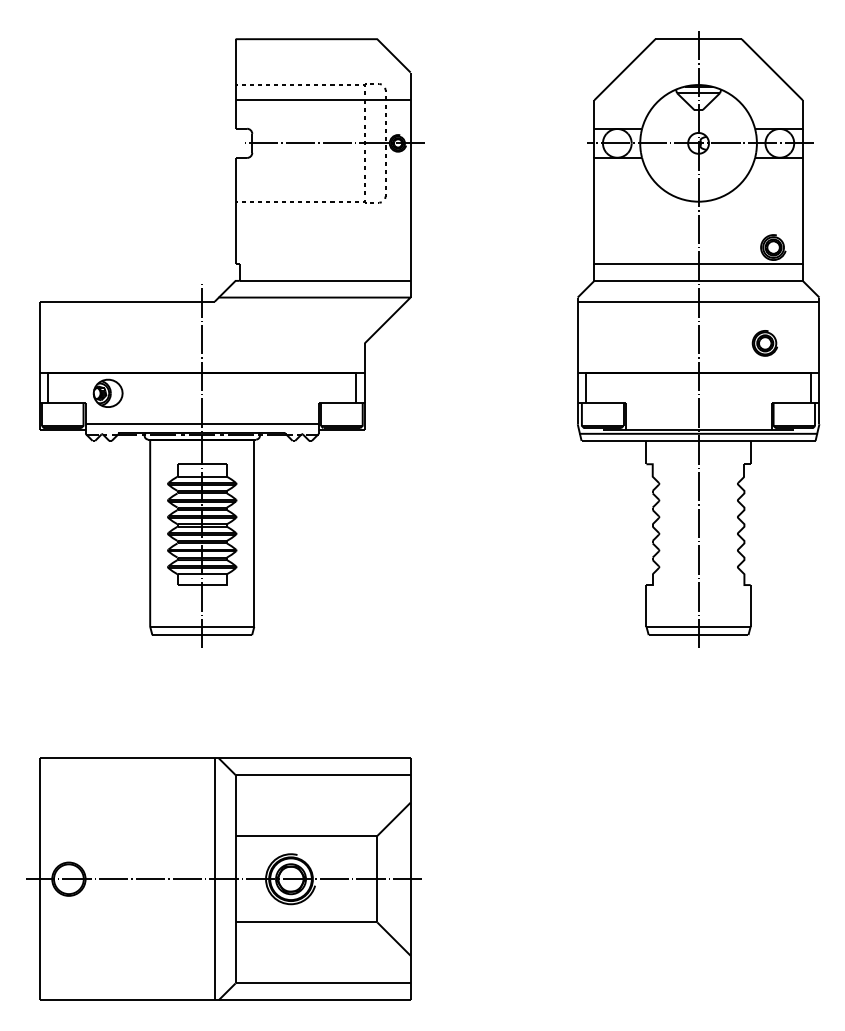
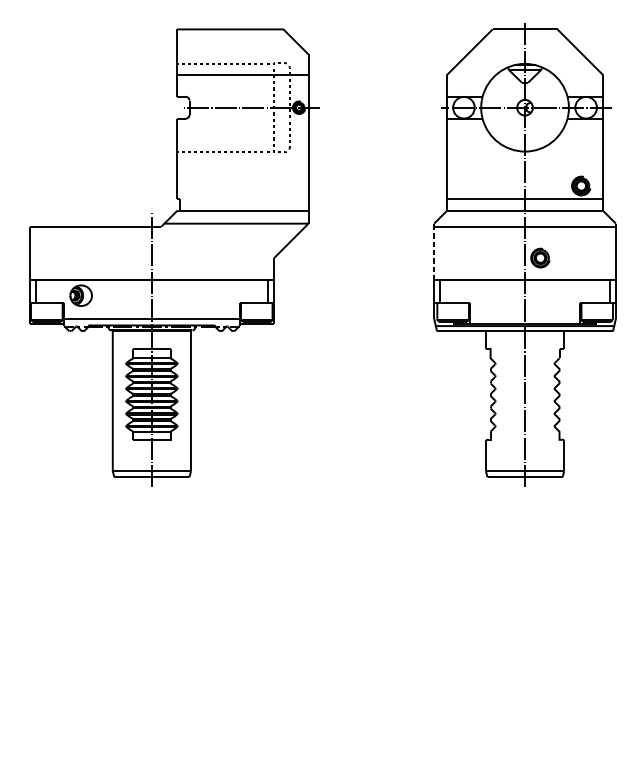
line: (577, 336) -> (434, 252), solid -> dashed
part: (764, 343) -> (540, 258), moved
part: (223, 878) -> (167, 660), removed

